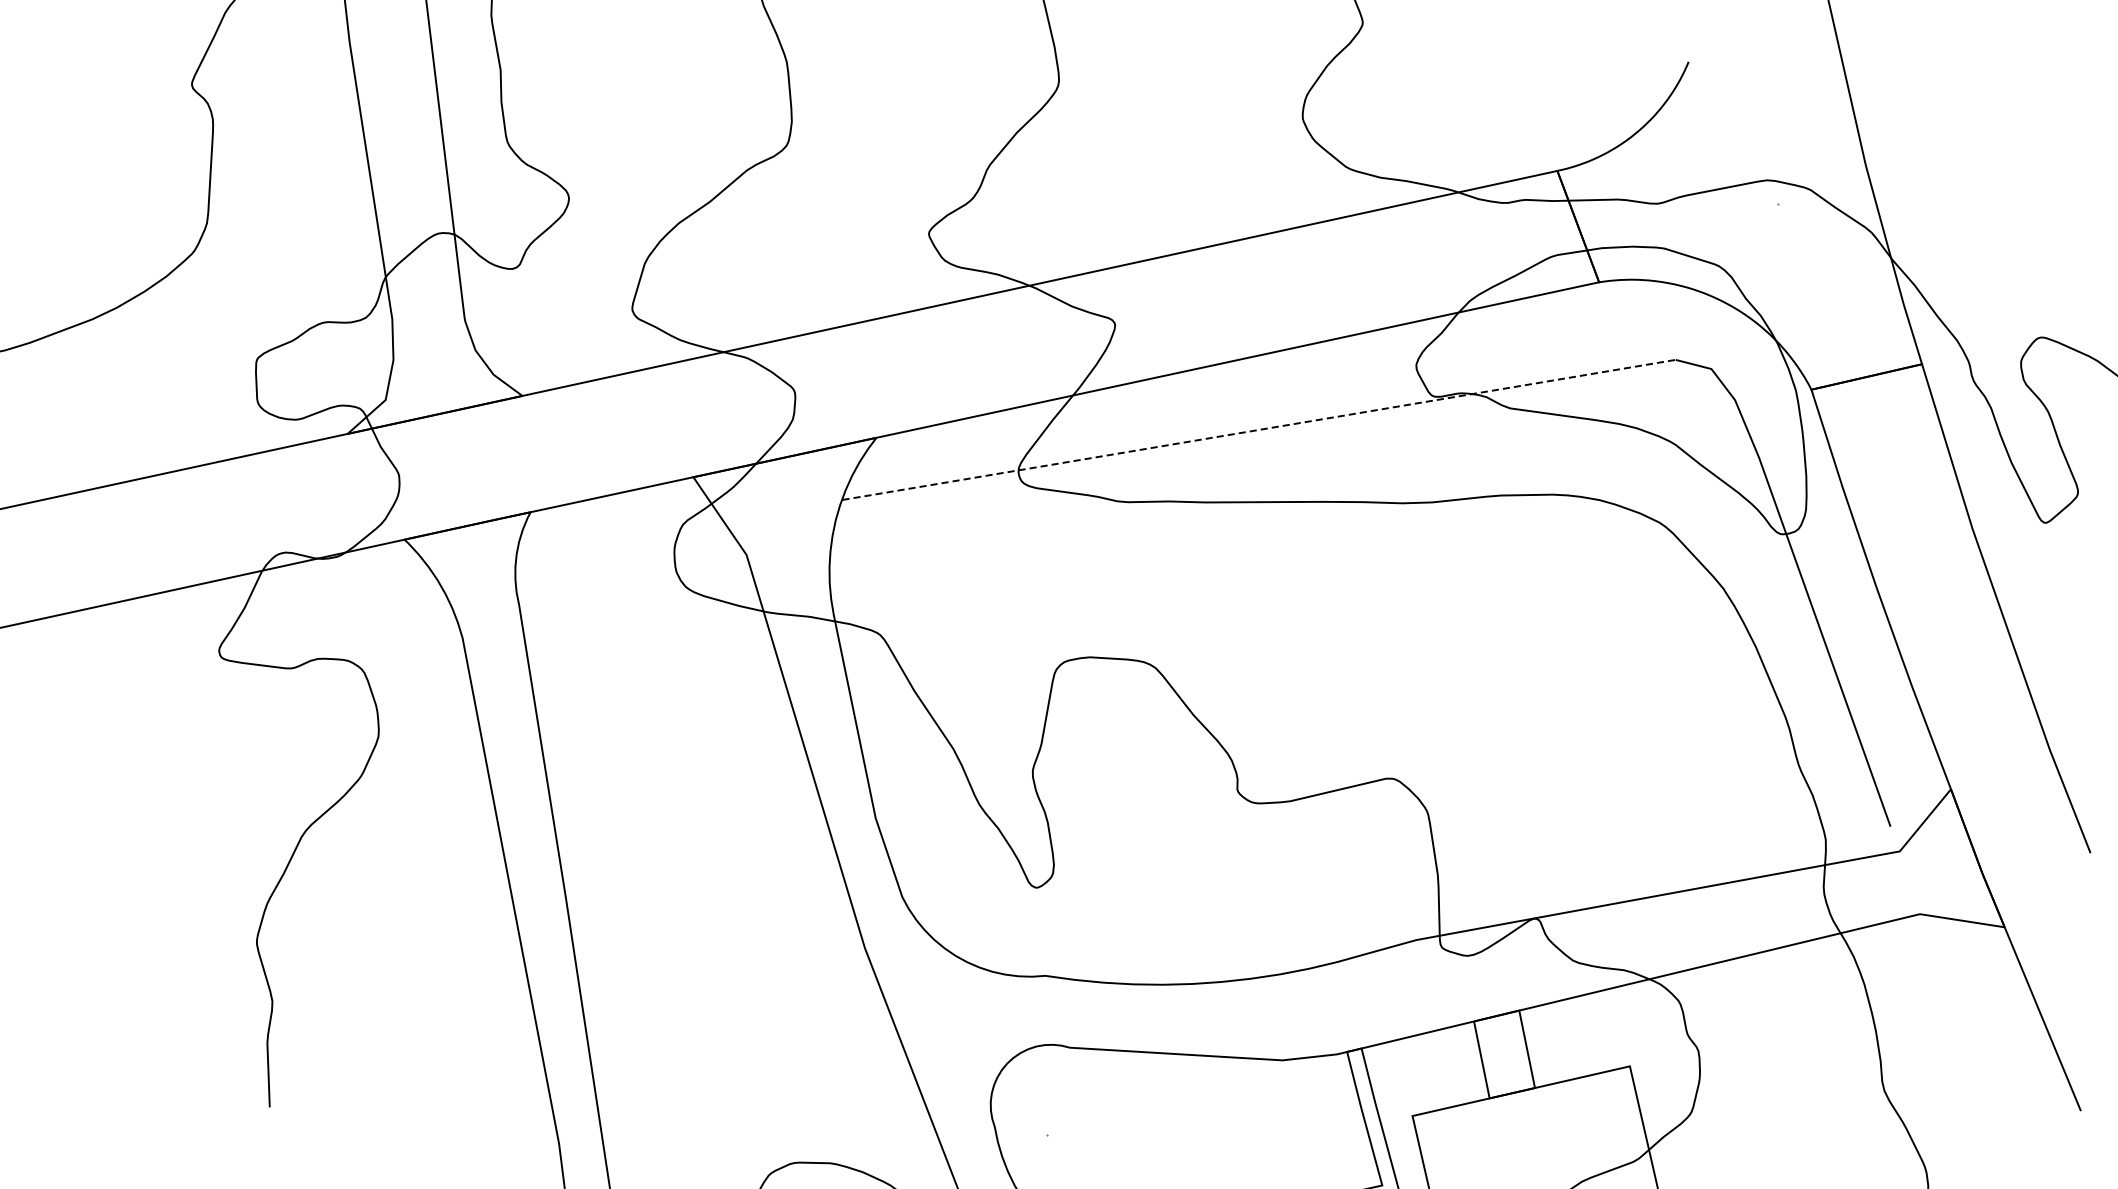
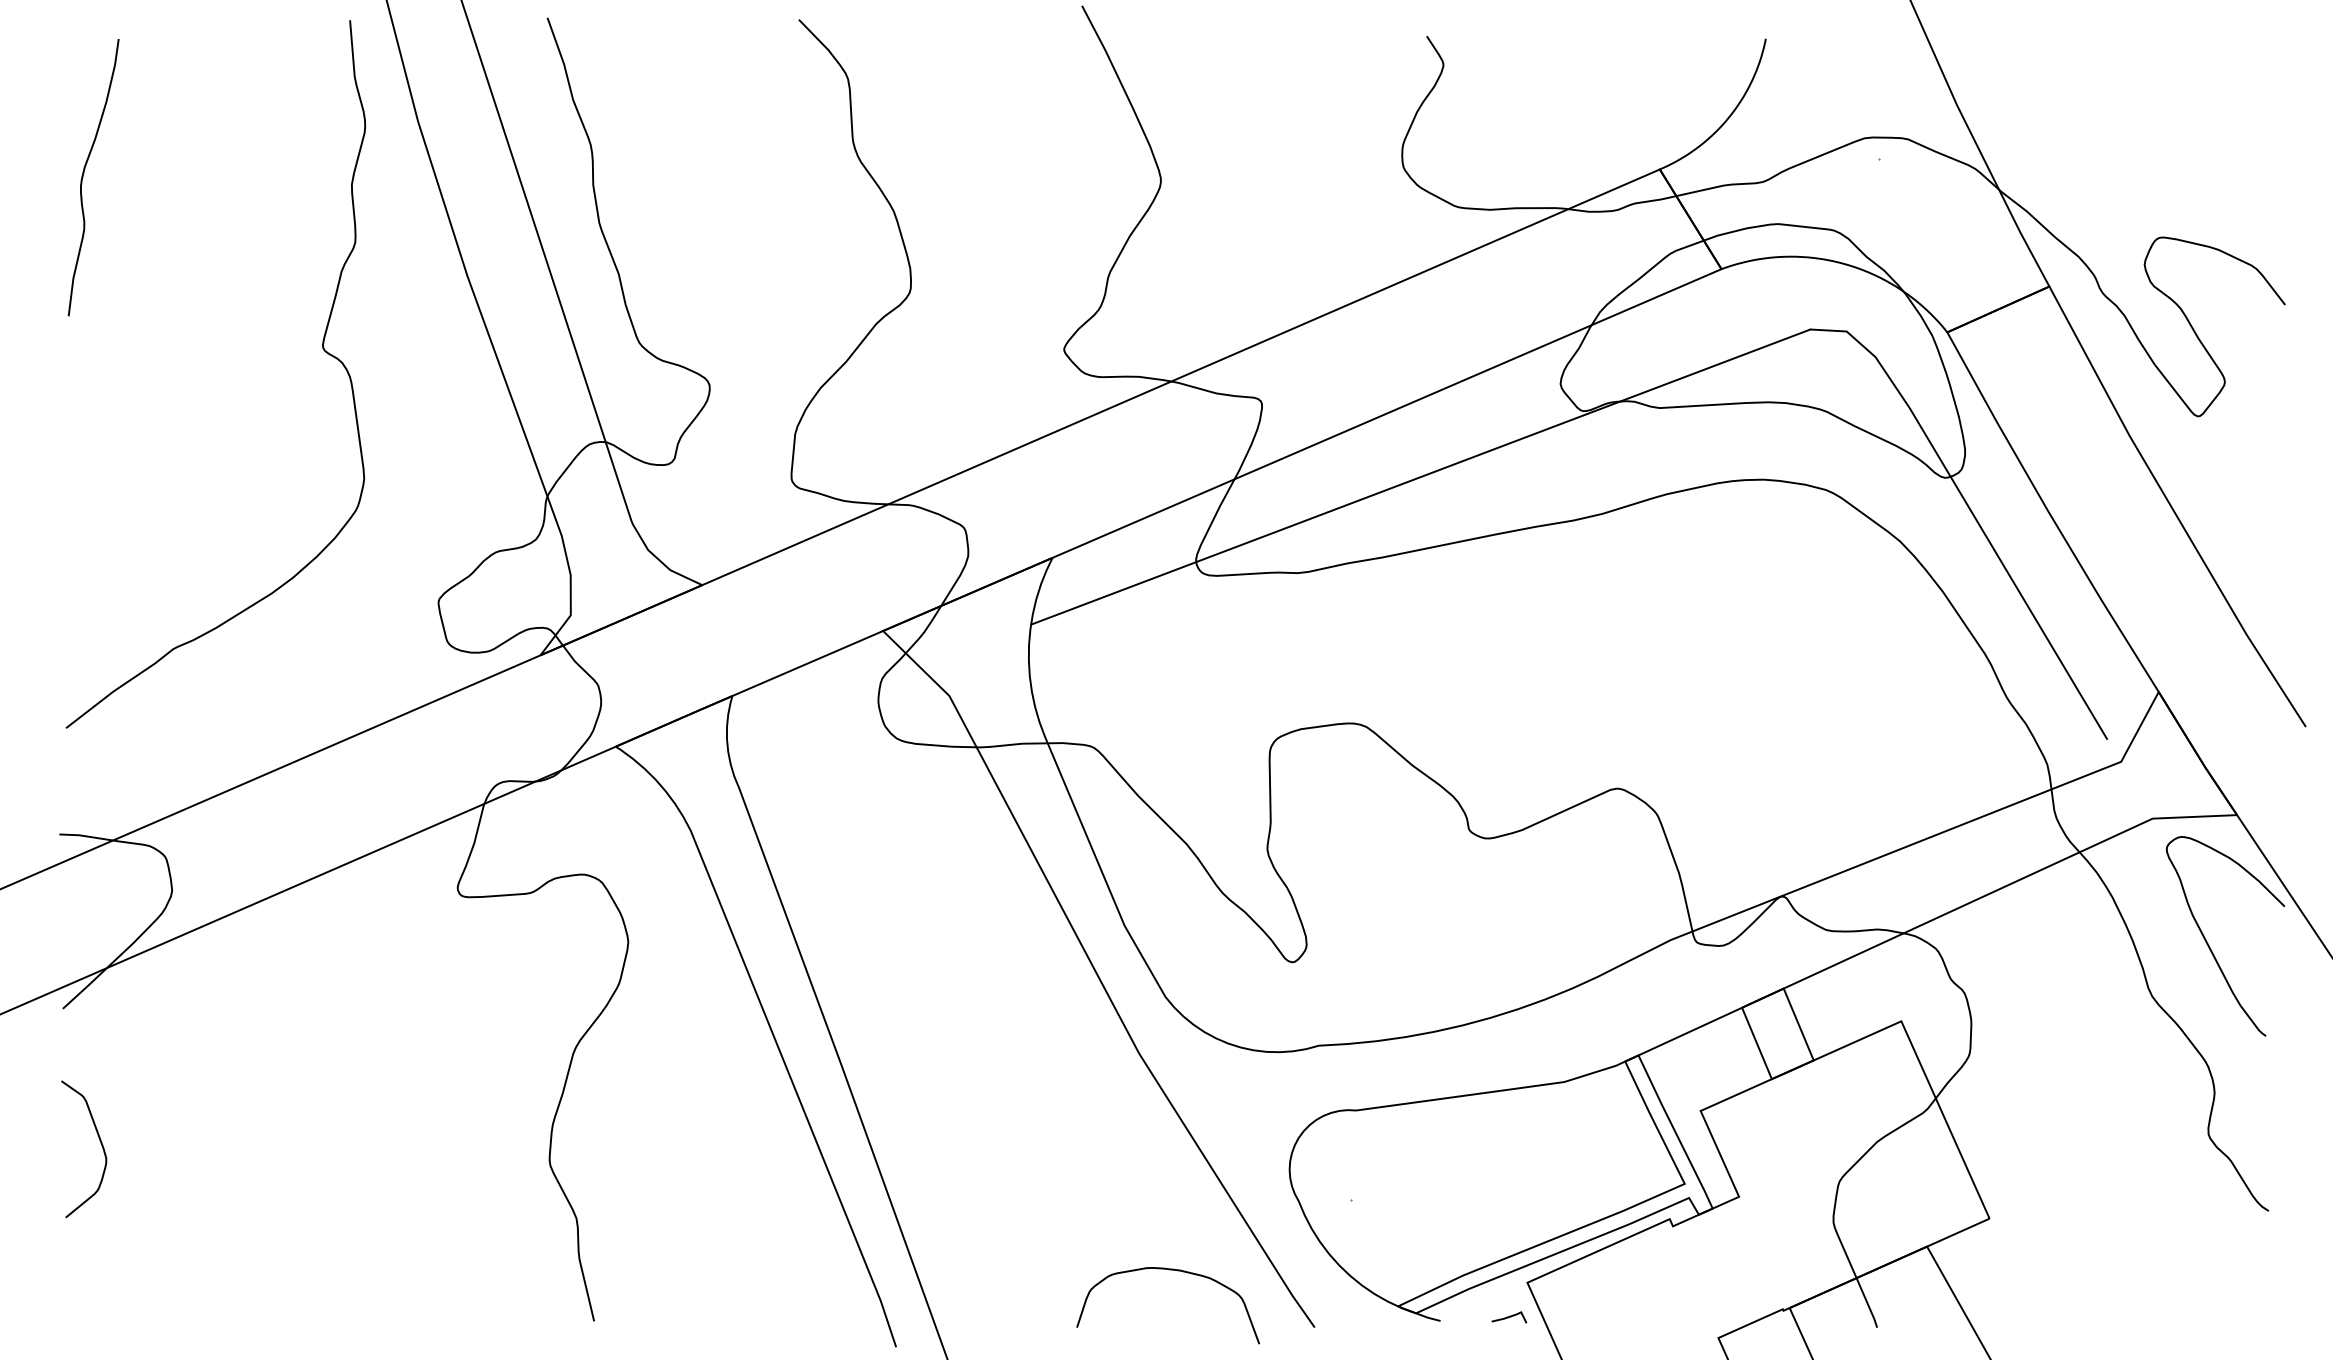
line: (1259, 429) -> (1421, 476), dashed -> solid
curve: (1951, 1051) -> (2209, 945), added

